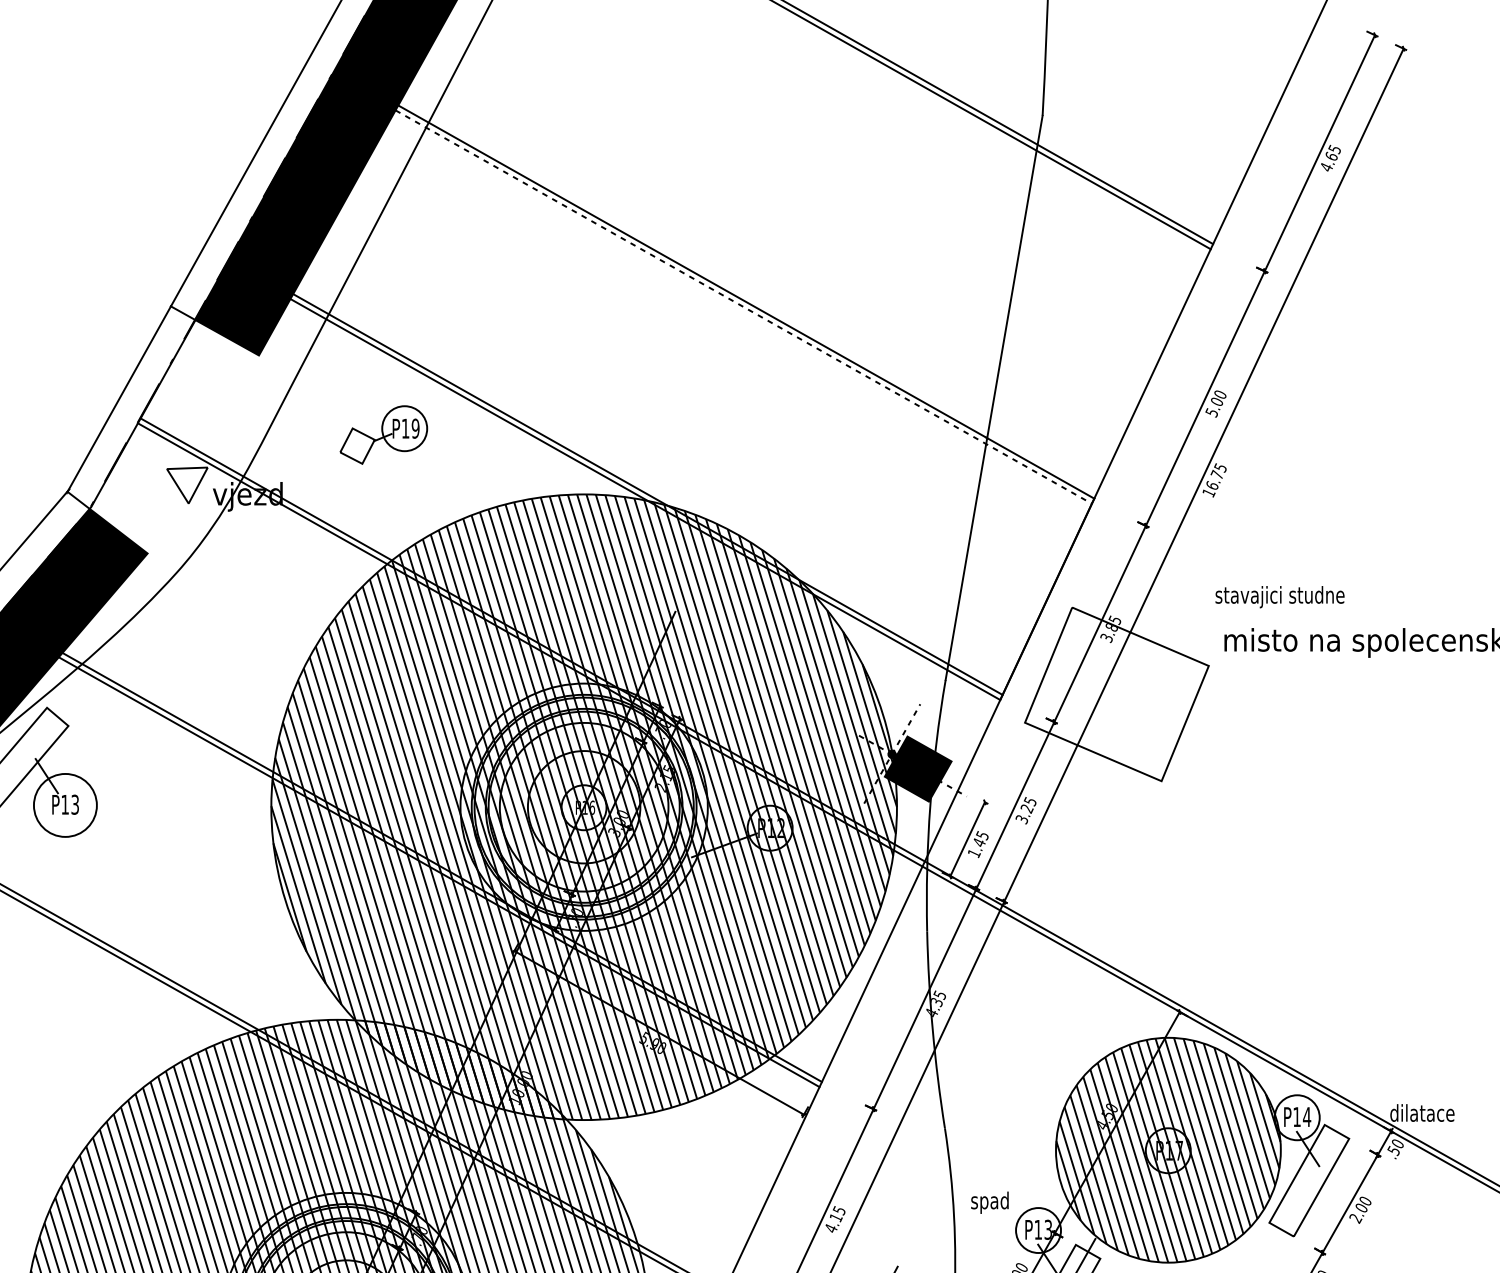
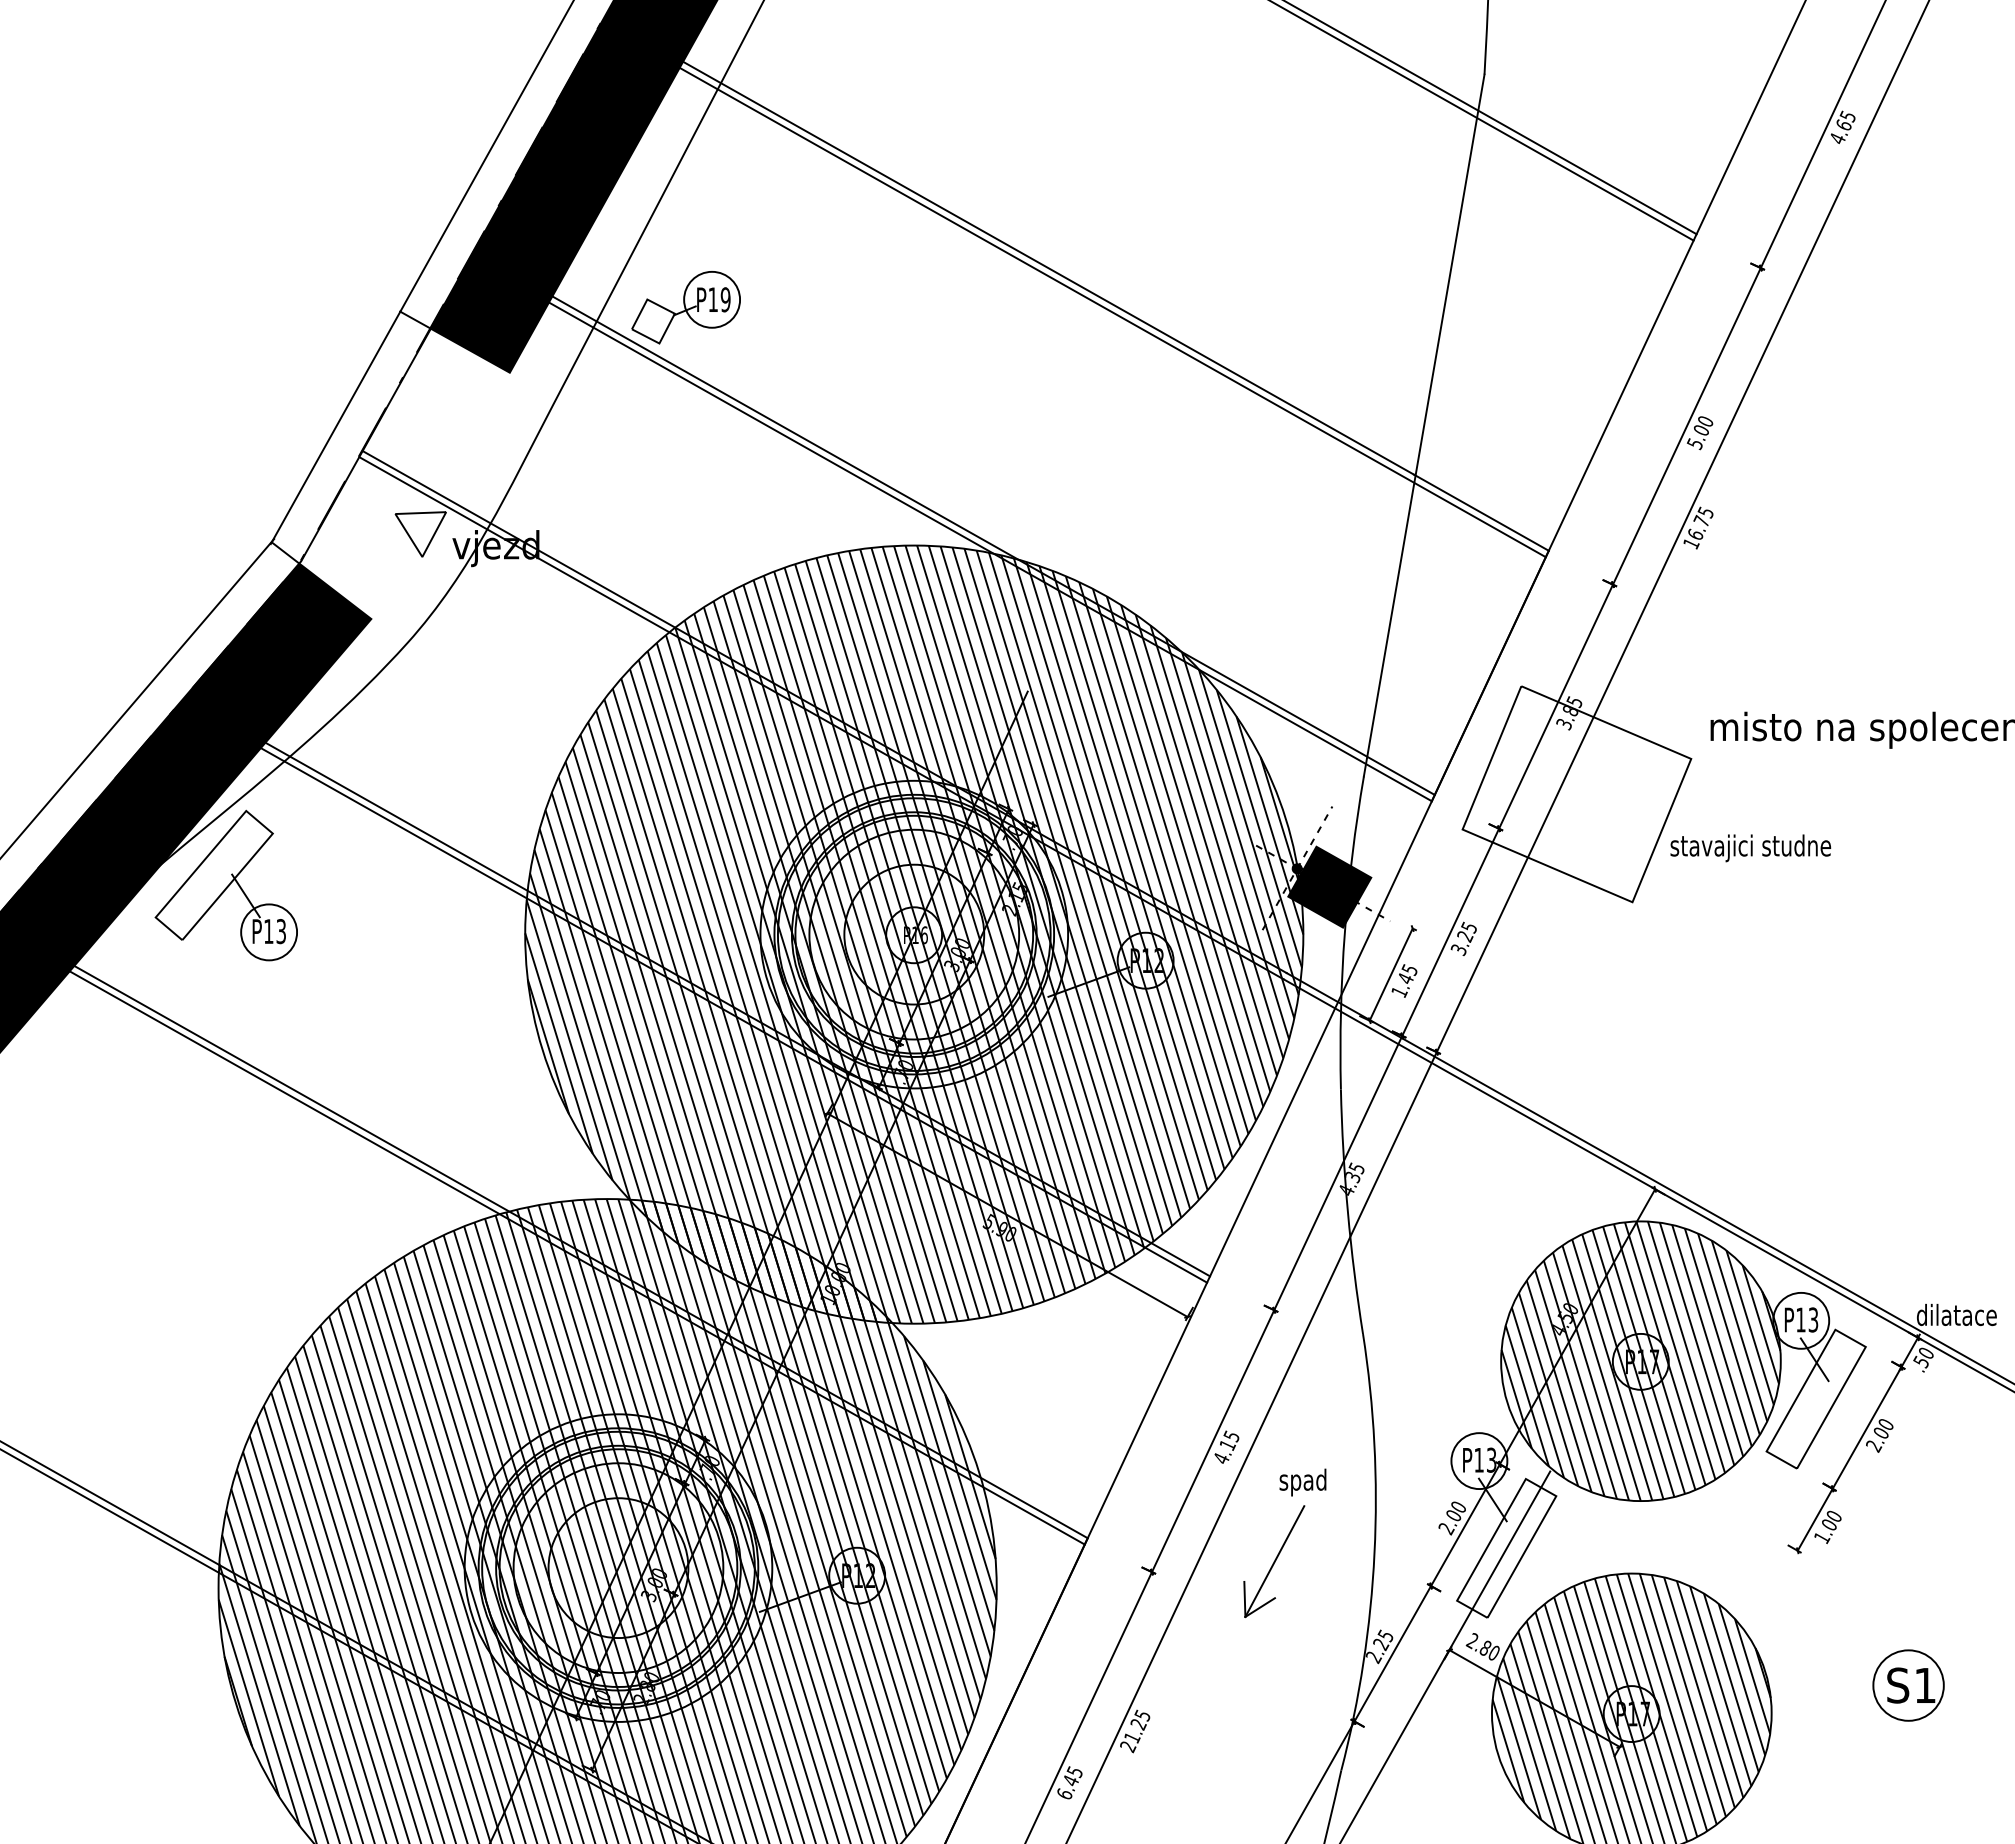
line: (744, 307) -> (1113, 312), dashed -> solid
part: (383, 434) -> (685, 307), moved
text: (1279, 597) -> (1750, 848), moved
circle: (65, 805) -> (269, 932), size x0.71
text: (1307, 1116) -> (1813, 1319), P14 -> P13
text: (989, 1202) -> (1302, 1482), moved

